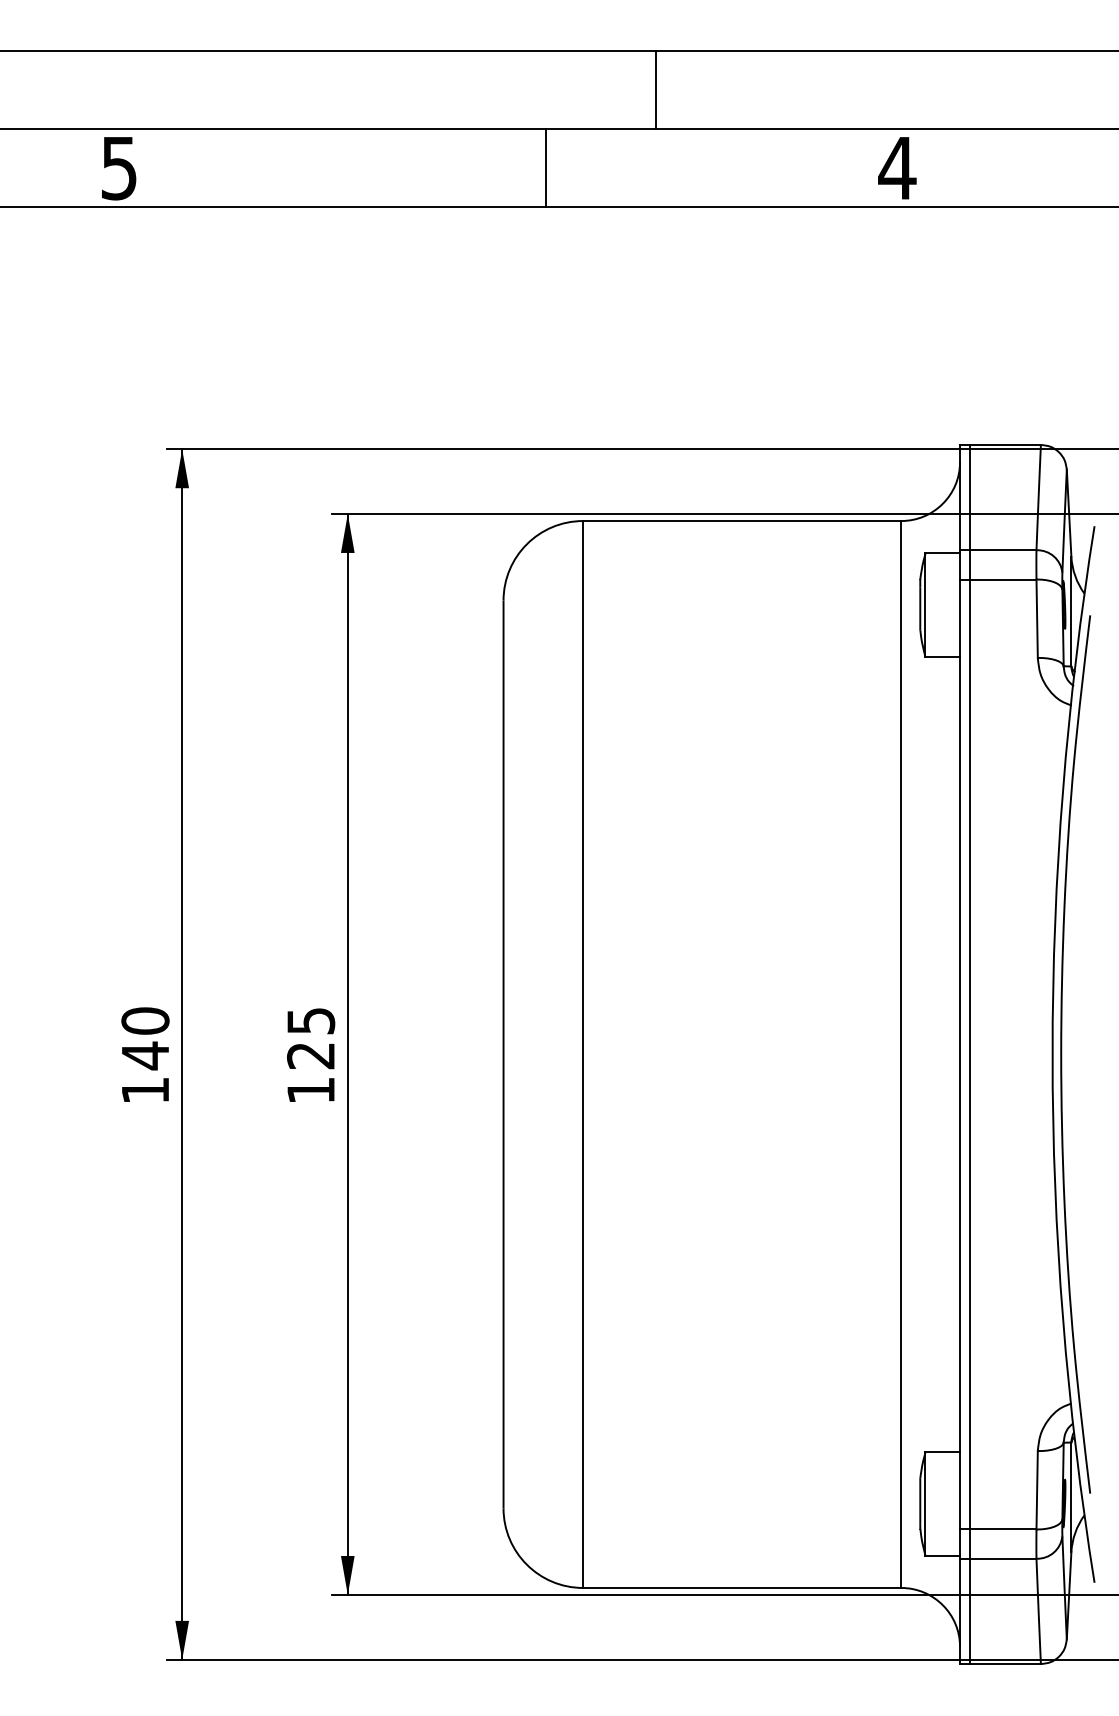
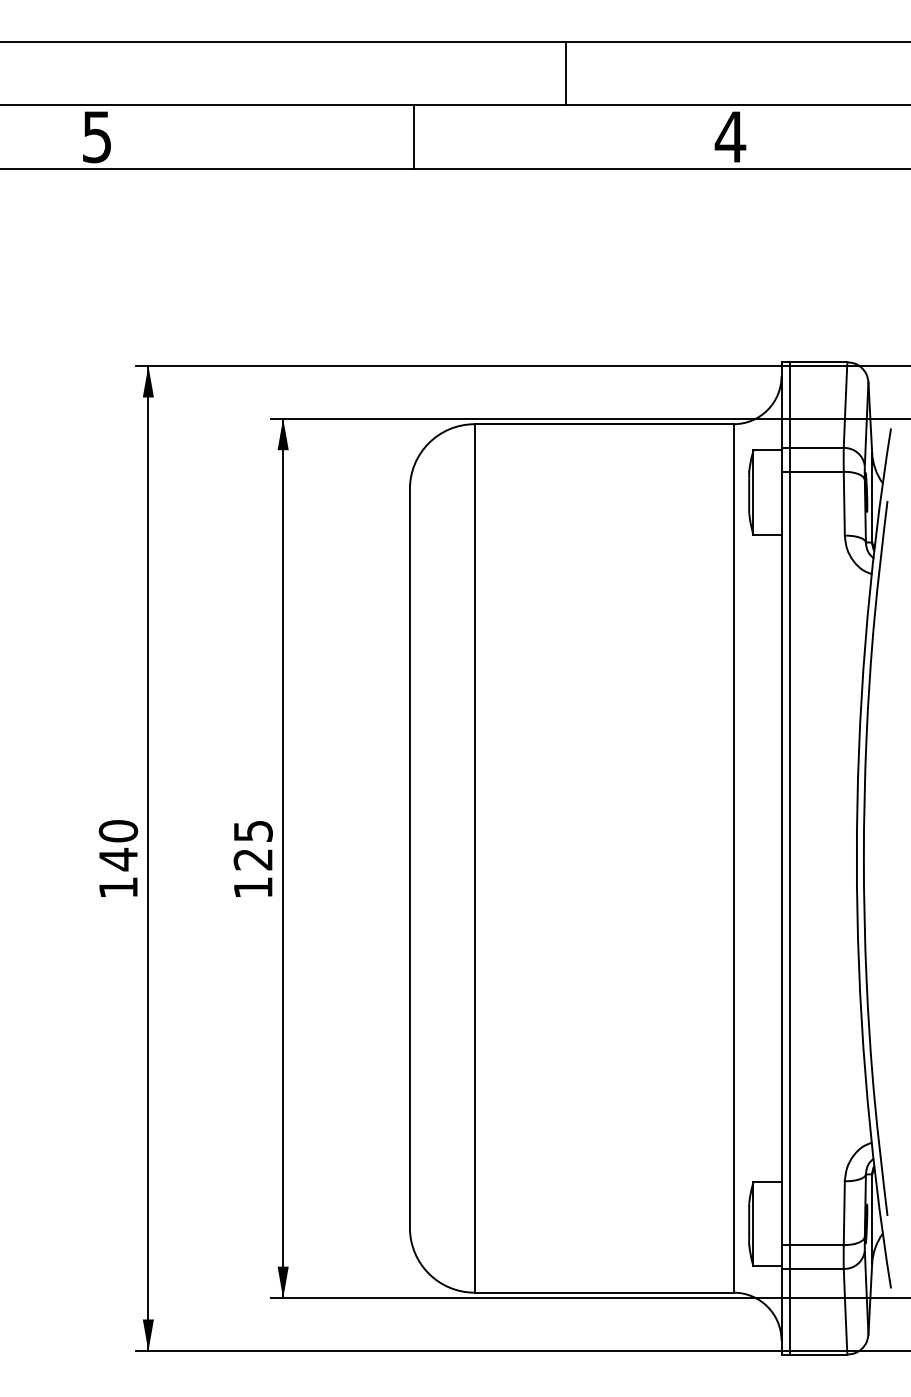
line: (656, 90) -> (566, 73), moved
line: (545, 167) -> (414, 136), moved

